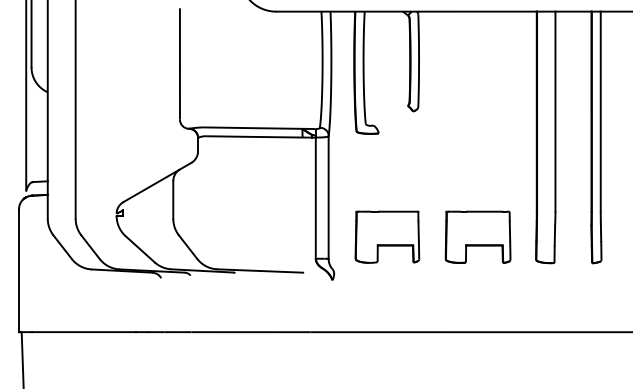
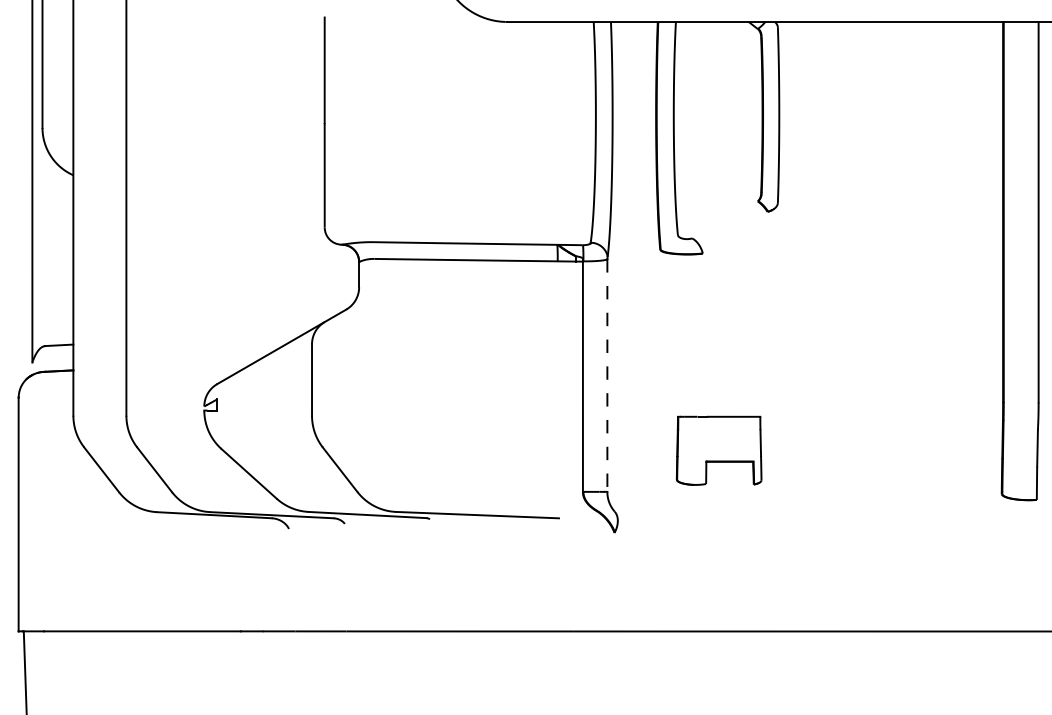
line: (328, 198) -> (607, 377), solid -> dashed
part: (387, 236) -> (719, 449), size x0.7
part: (477, 236) -> (890, 449), removed

